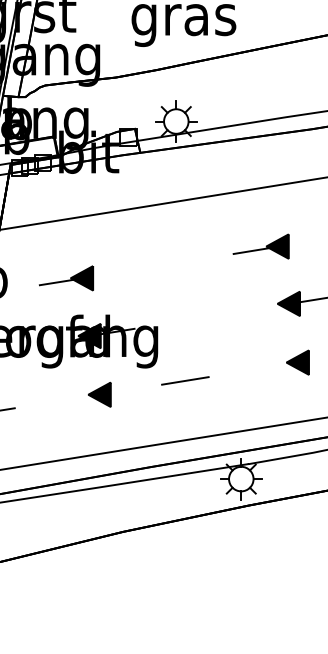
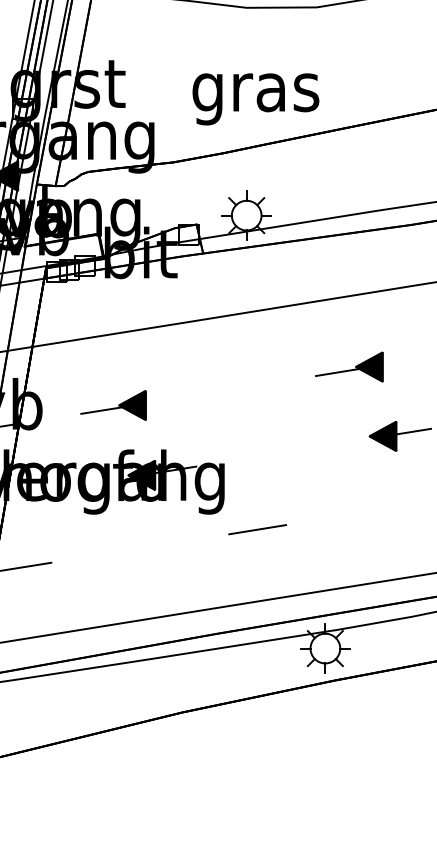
part: (297, 362) -> (393, 507), removed
part: (99, 394) -> (153, 546), removed

